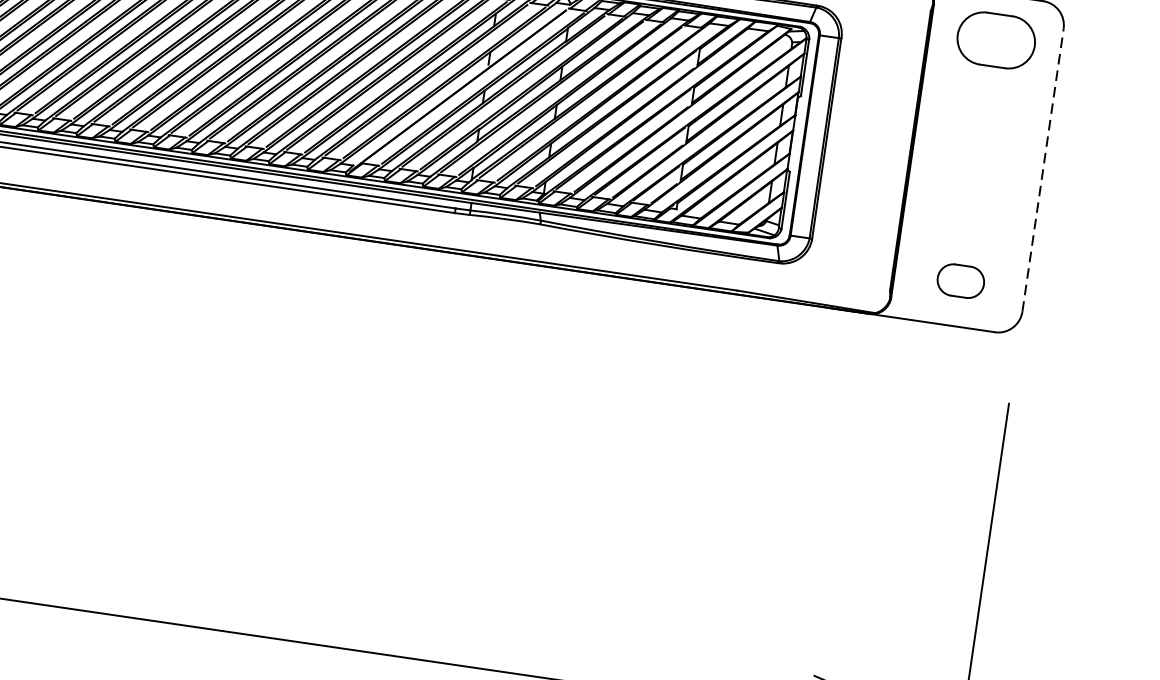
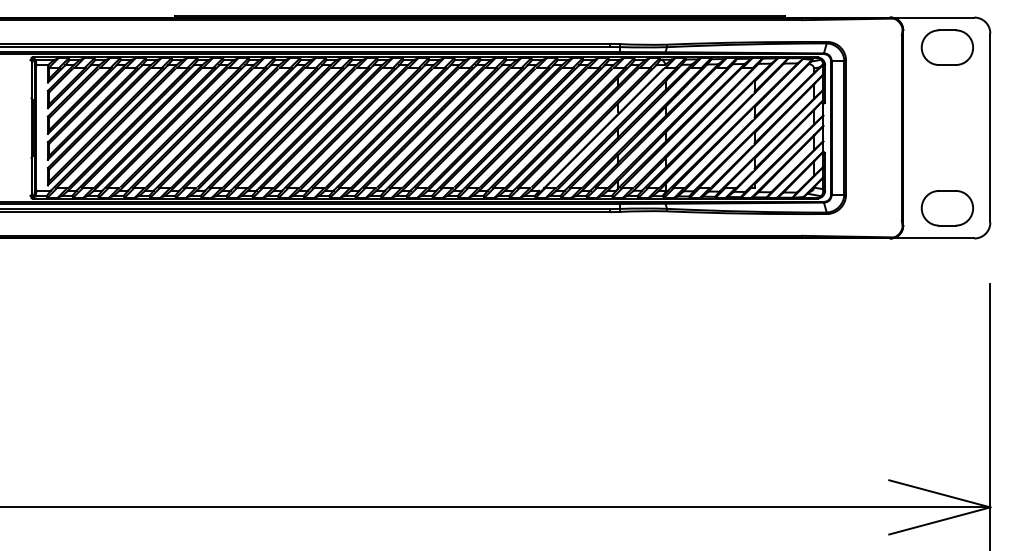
line: (1043, 169) -> (990, 127), dashed -> solid
part: (959, 281) -> (946, 208), size x1.67

